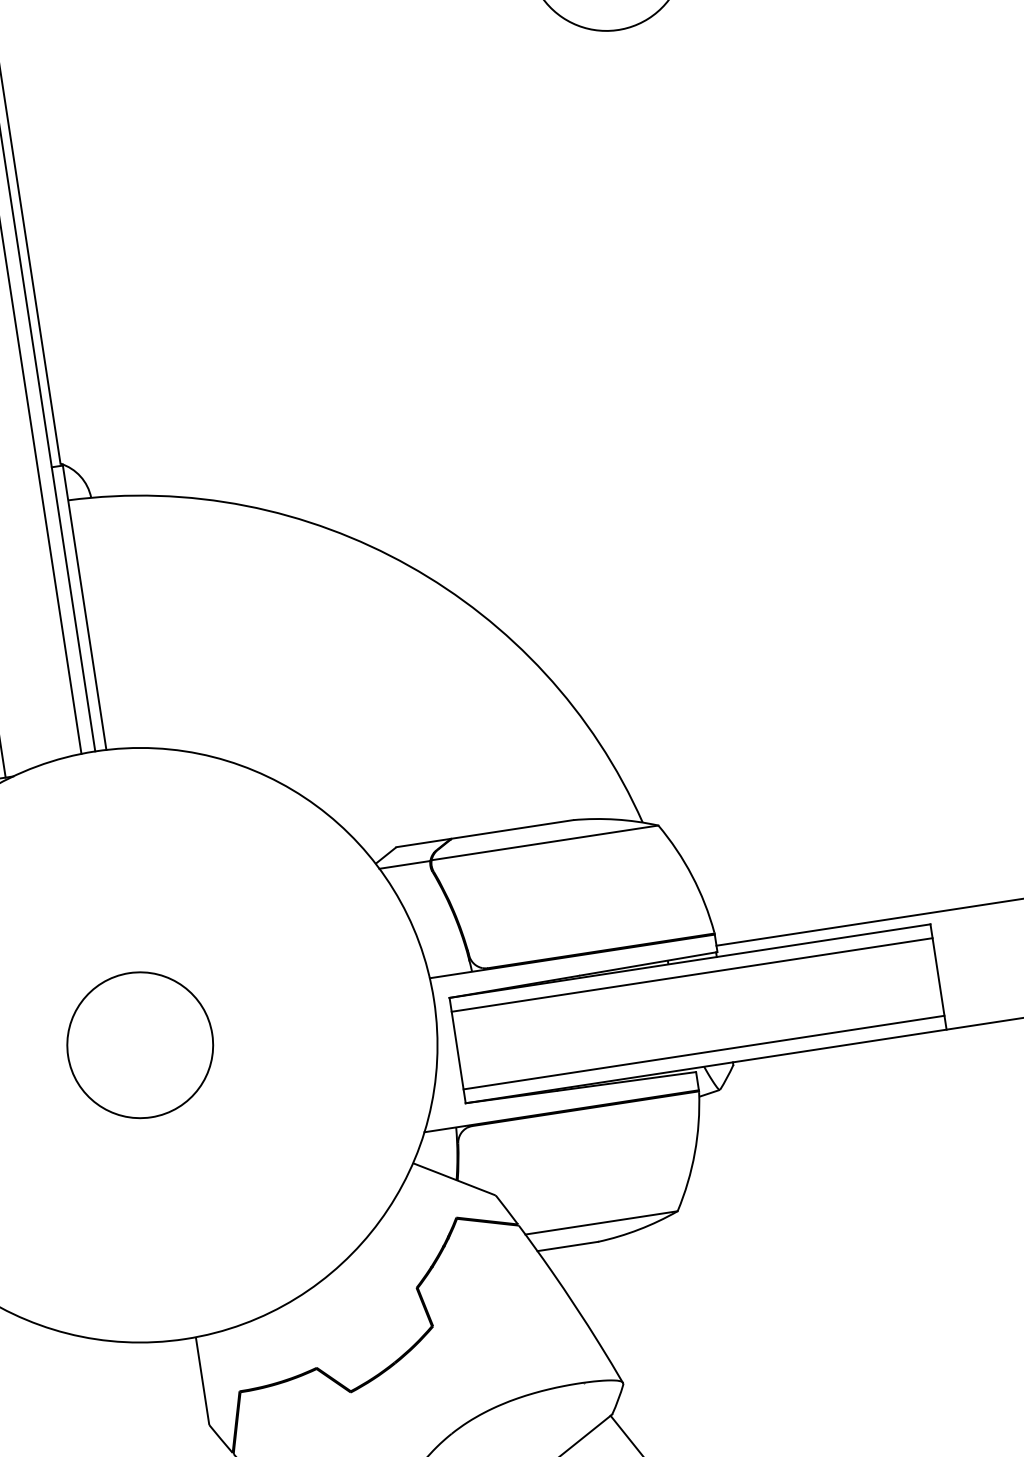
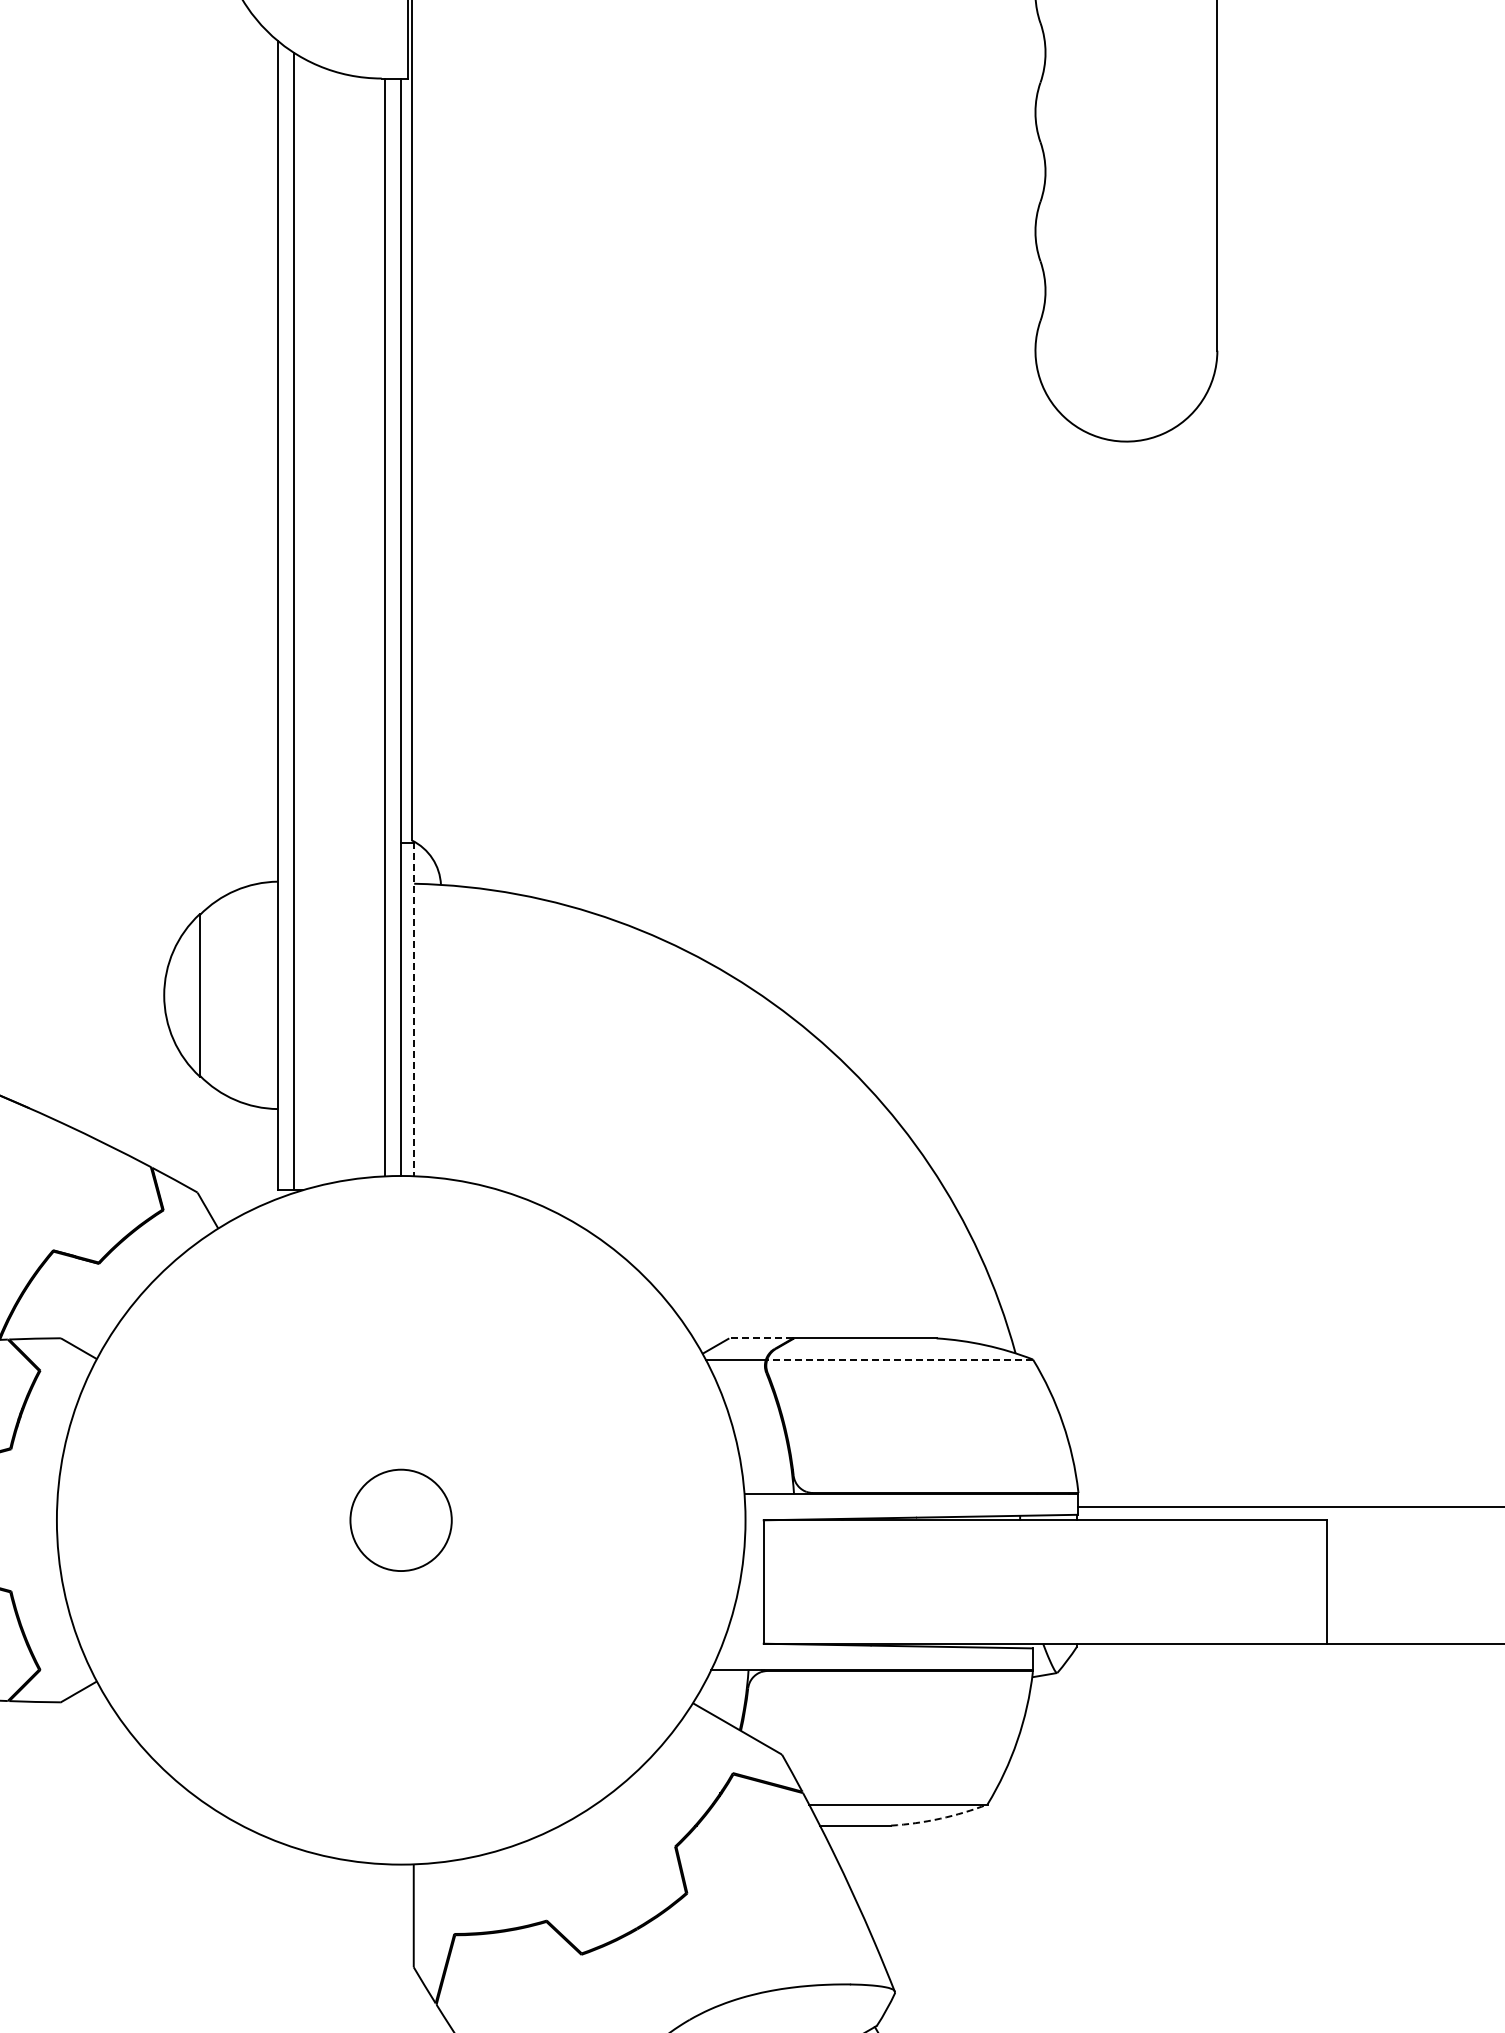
line: (84, 607) -> (414, 1009), solid -> dashed
line: (545, 842) -> (900, 1359), solid -> dashed
line: (423, 843) -> (761, 1338), solid -> dashed
line: (692, 974) -> (1045, 1536), removed
circle: (139, 1045) -> (400, 1520), size x0.6
line: (704, 1052) -> (1045, 1627), removed
arc: (639, 1229) -> (940, 1818), solid -> dashed

